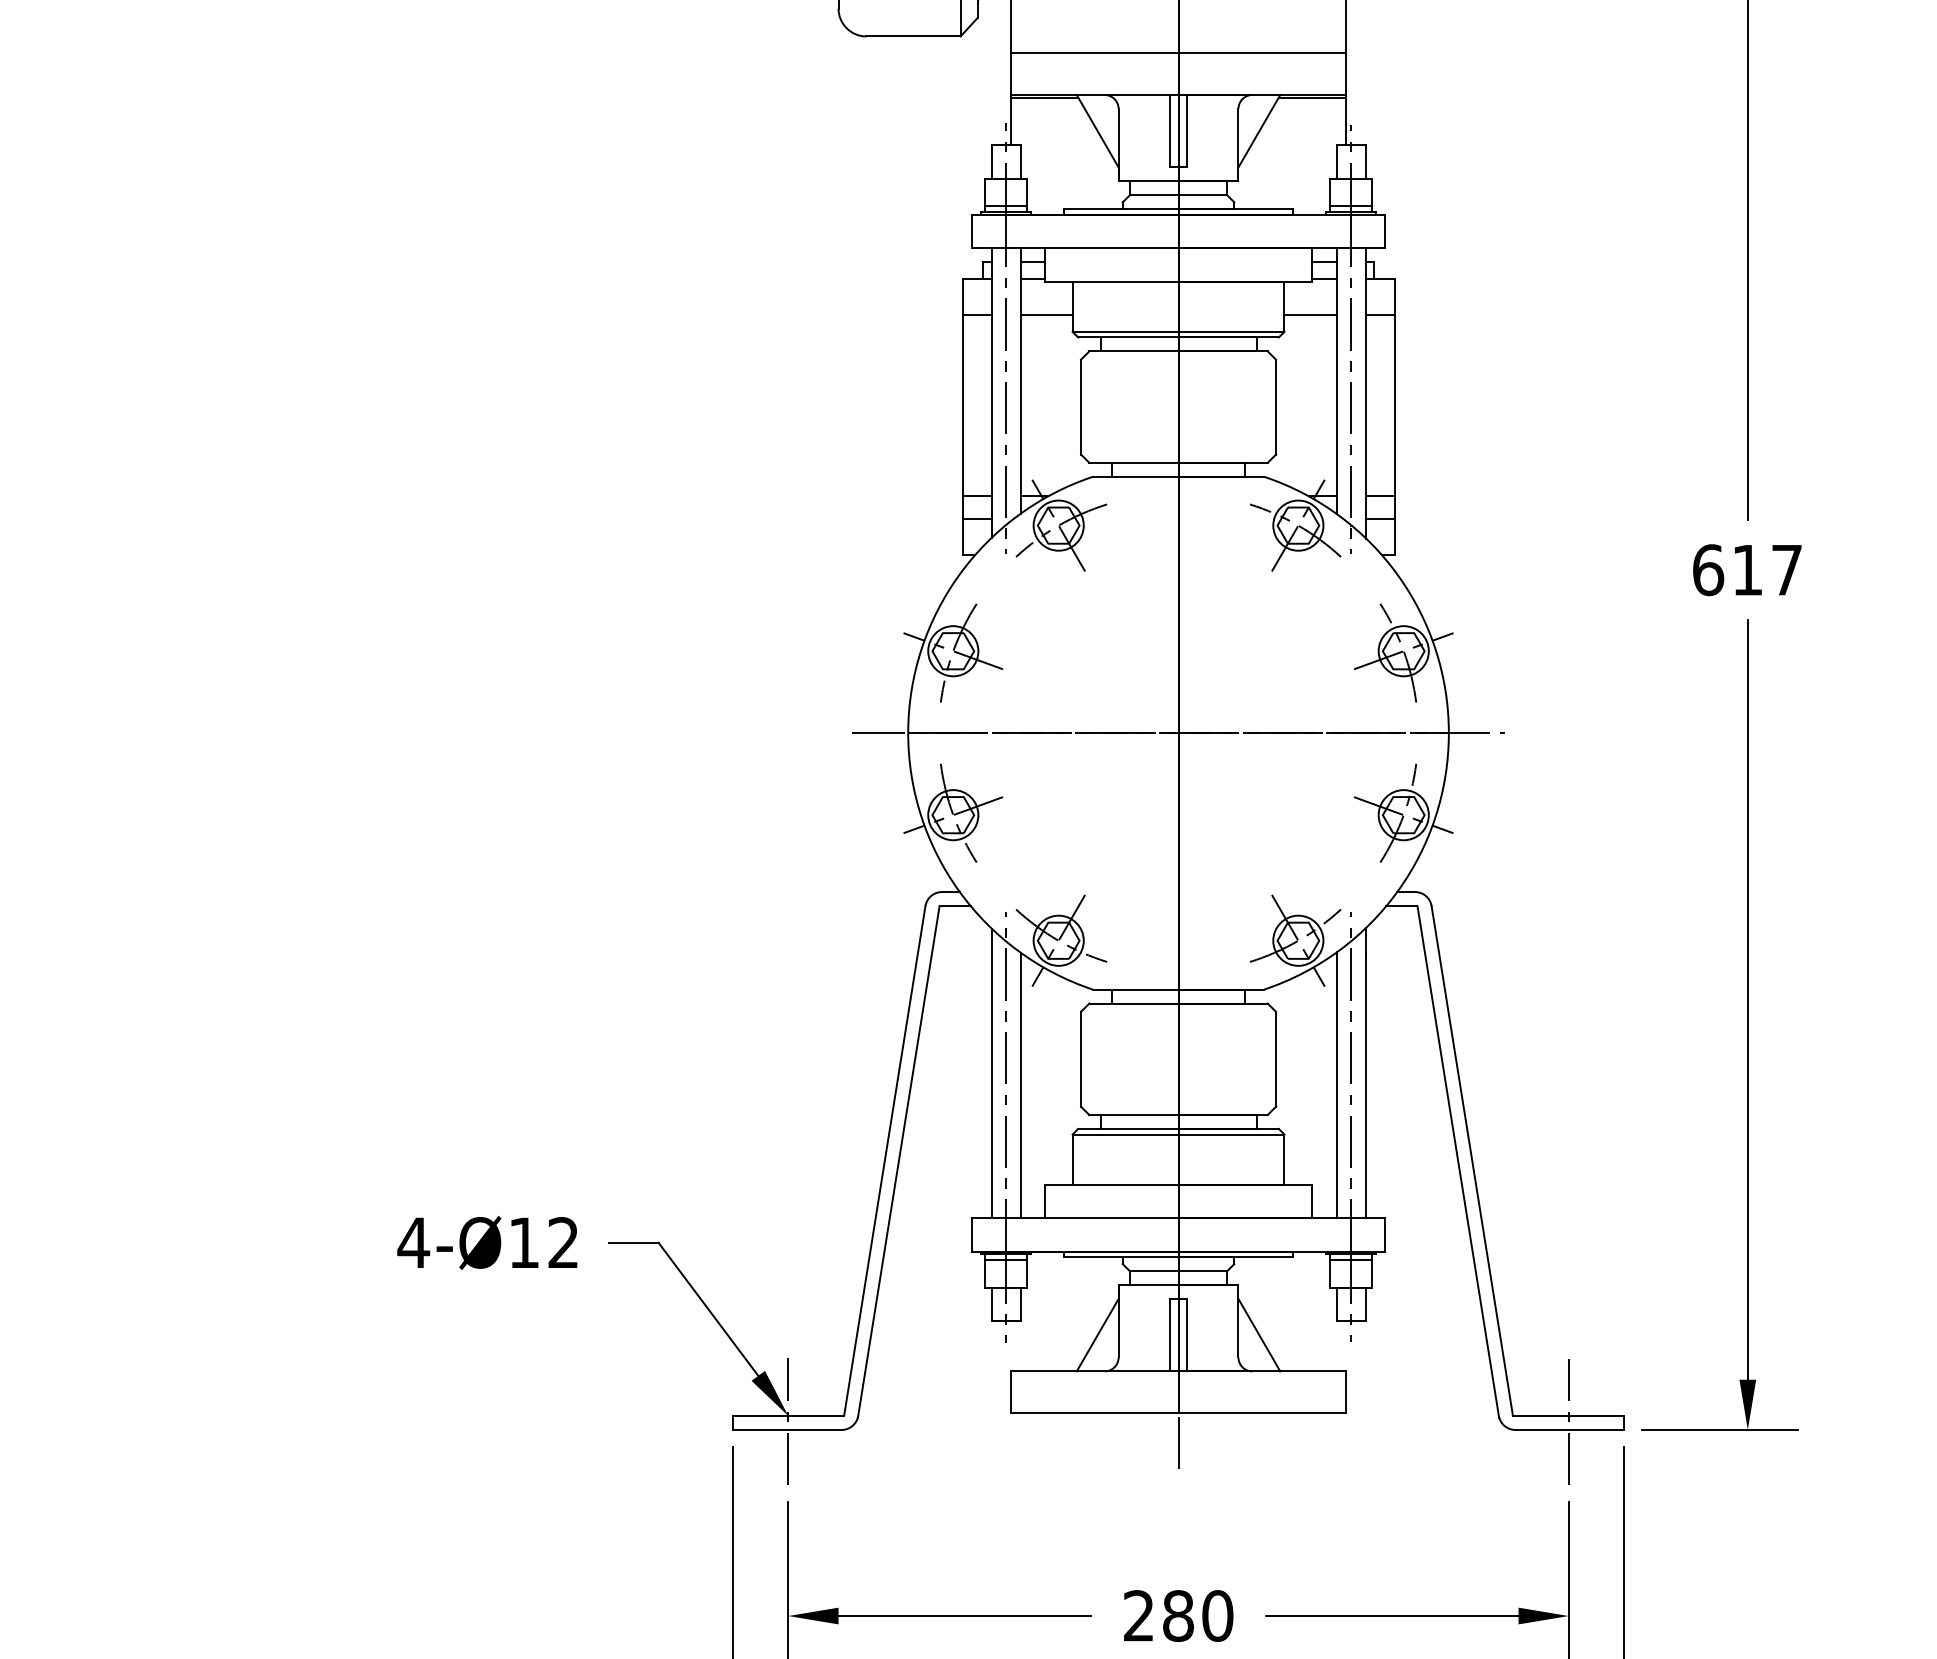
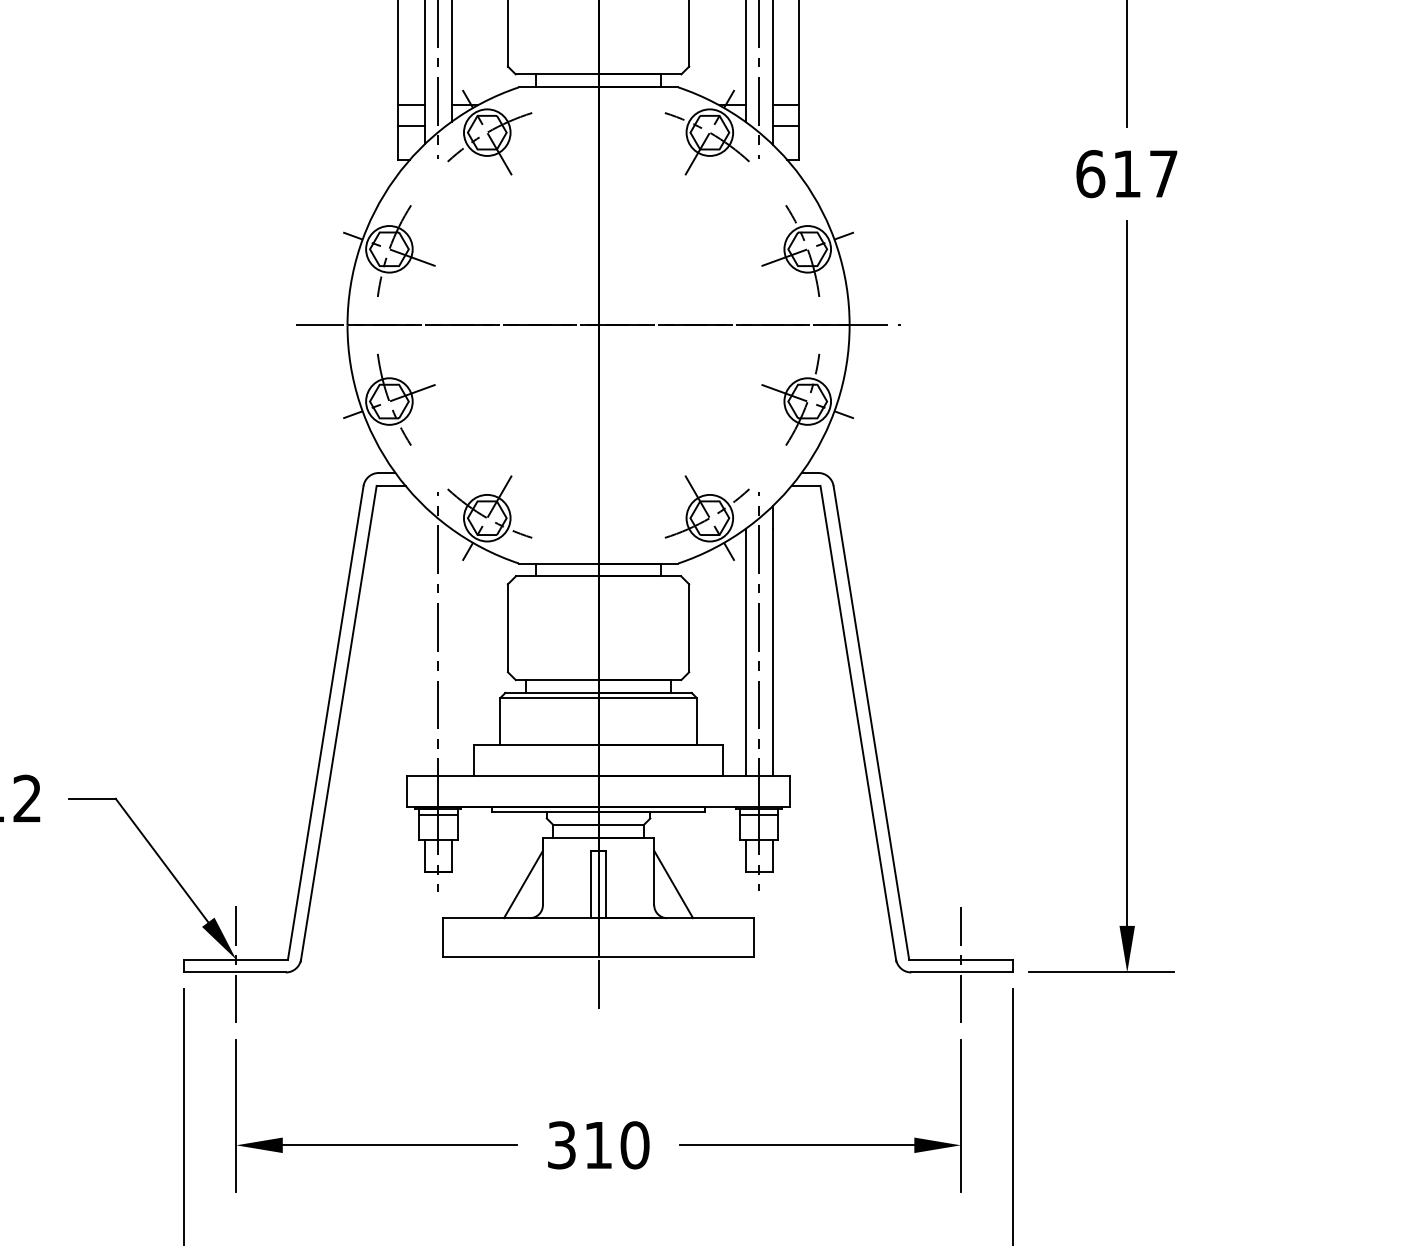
line: (991, 1073) -> (424, 641), removed
line: (1020, 1085) -> (451, 652), removed
text: (1158, 1615) -> (579, 1144), 280 -> 310

